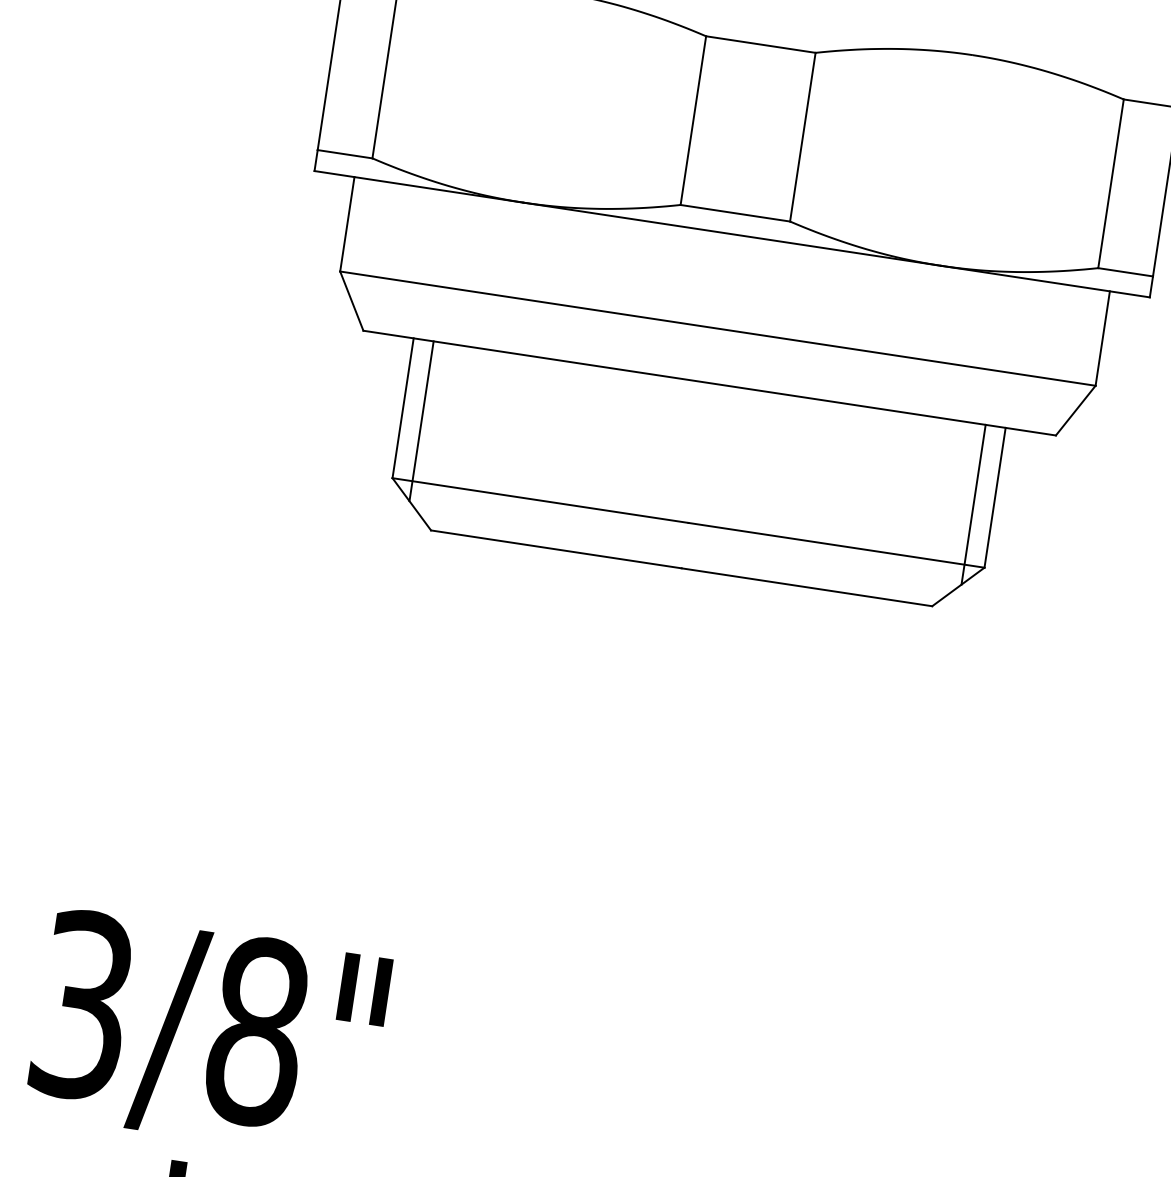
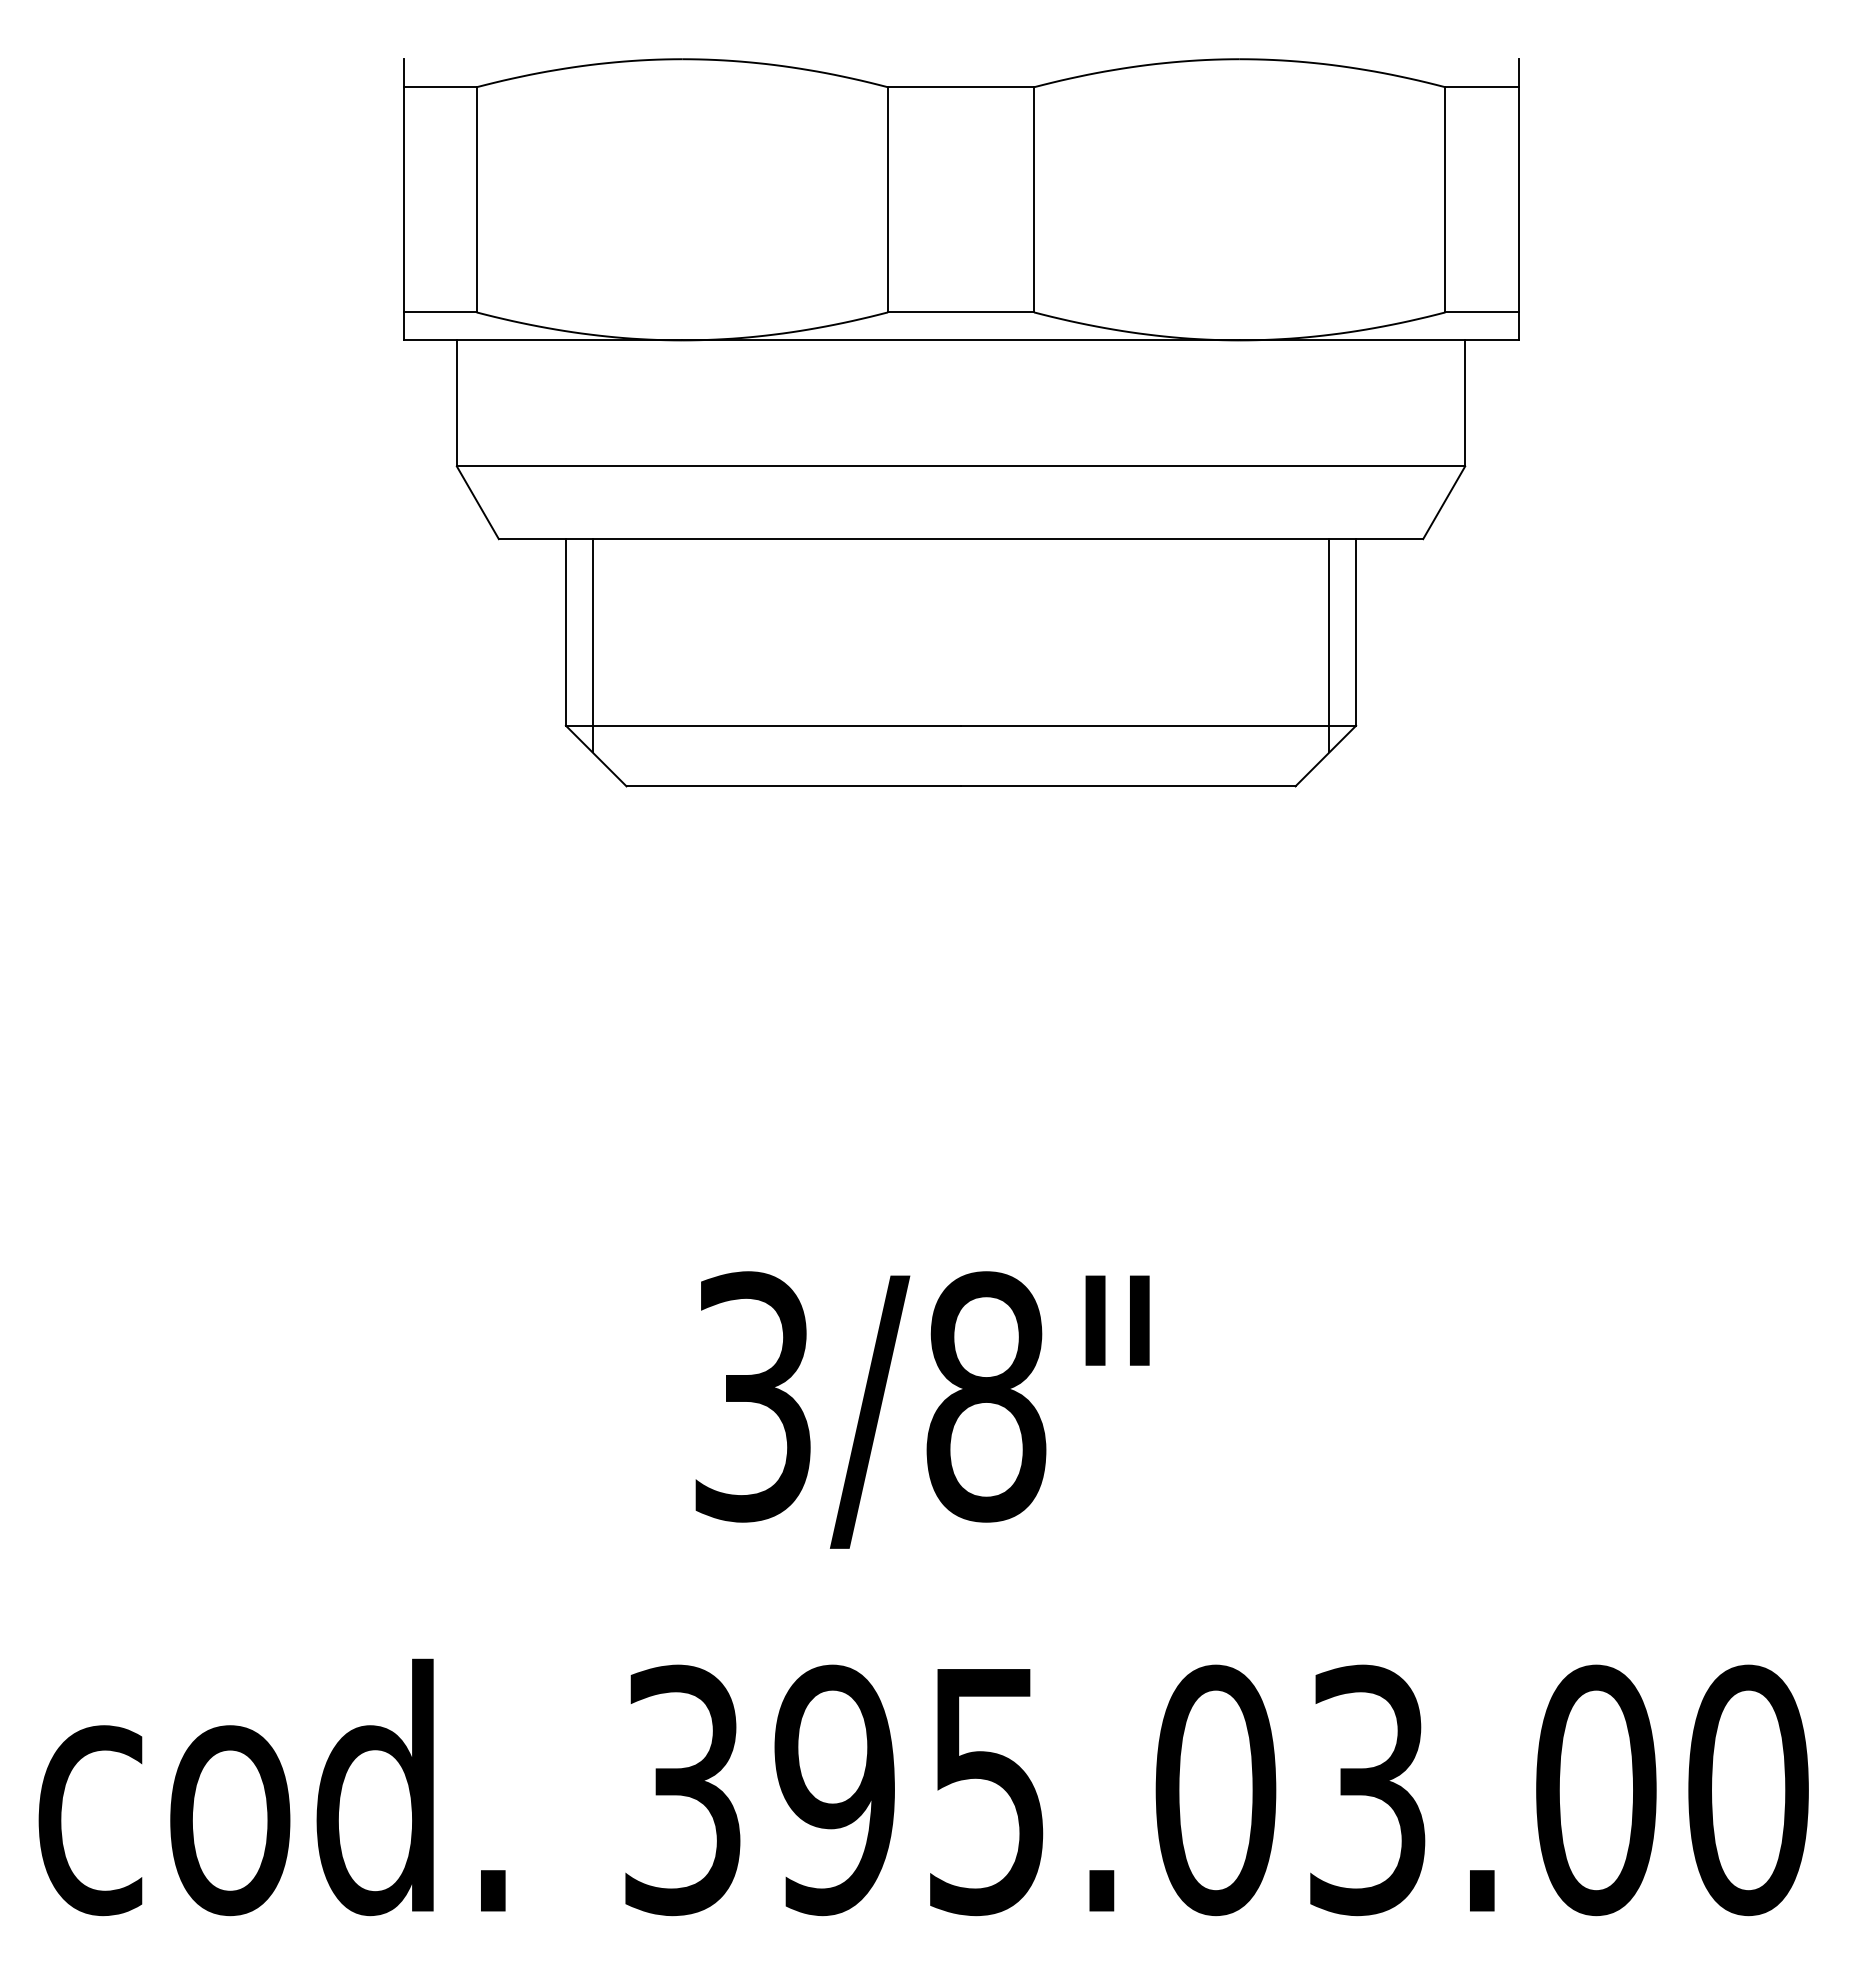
text: (208, 1034) -> (922, 1409), moved

